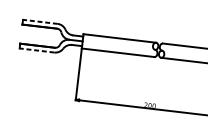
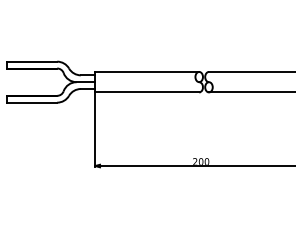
line: (40, 21) -> (32, 61), dashed -> solid
line: (37, 50) -> (32, 102), dashed -> solid

